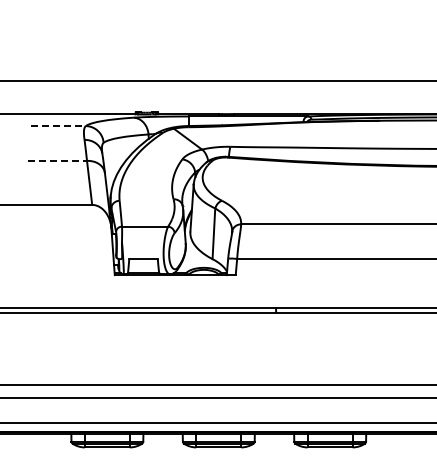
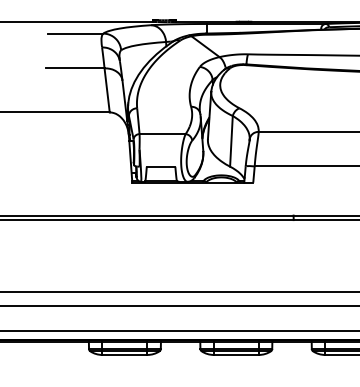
line: (58, 126) -> (76, 34), dashed -> solid
line: (58, 160) -> (76, 68), dashed -> solid

